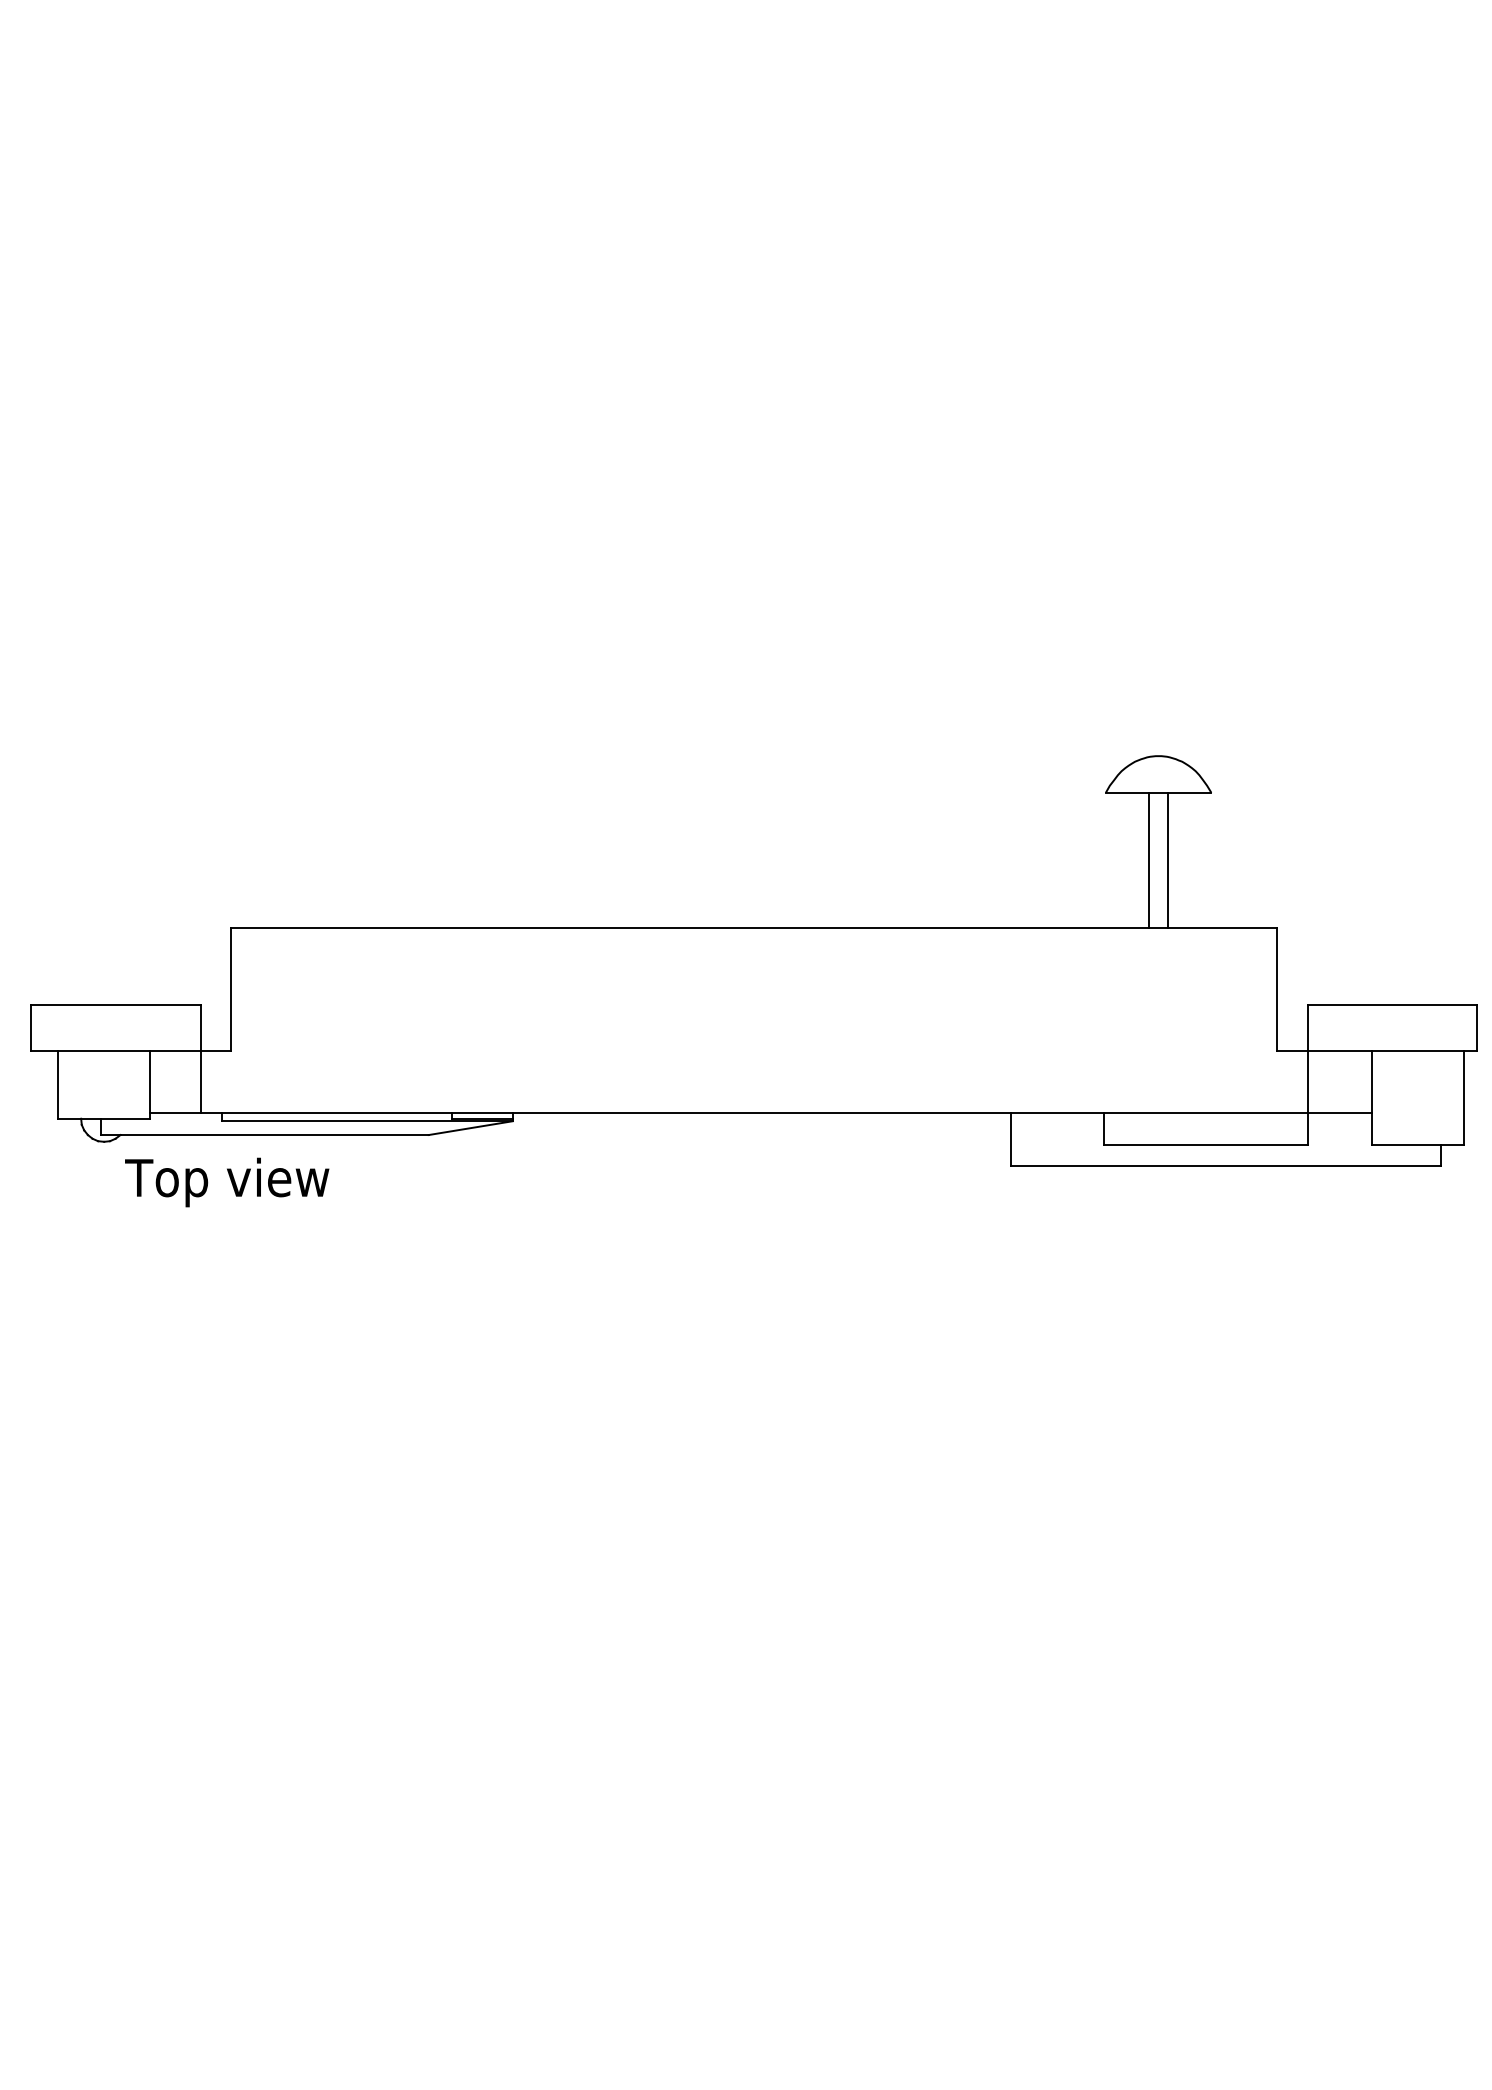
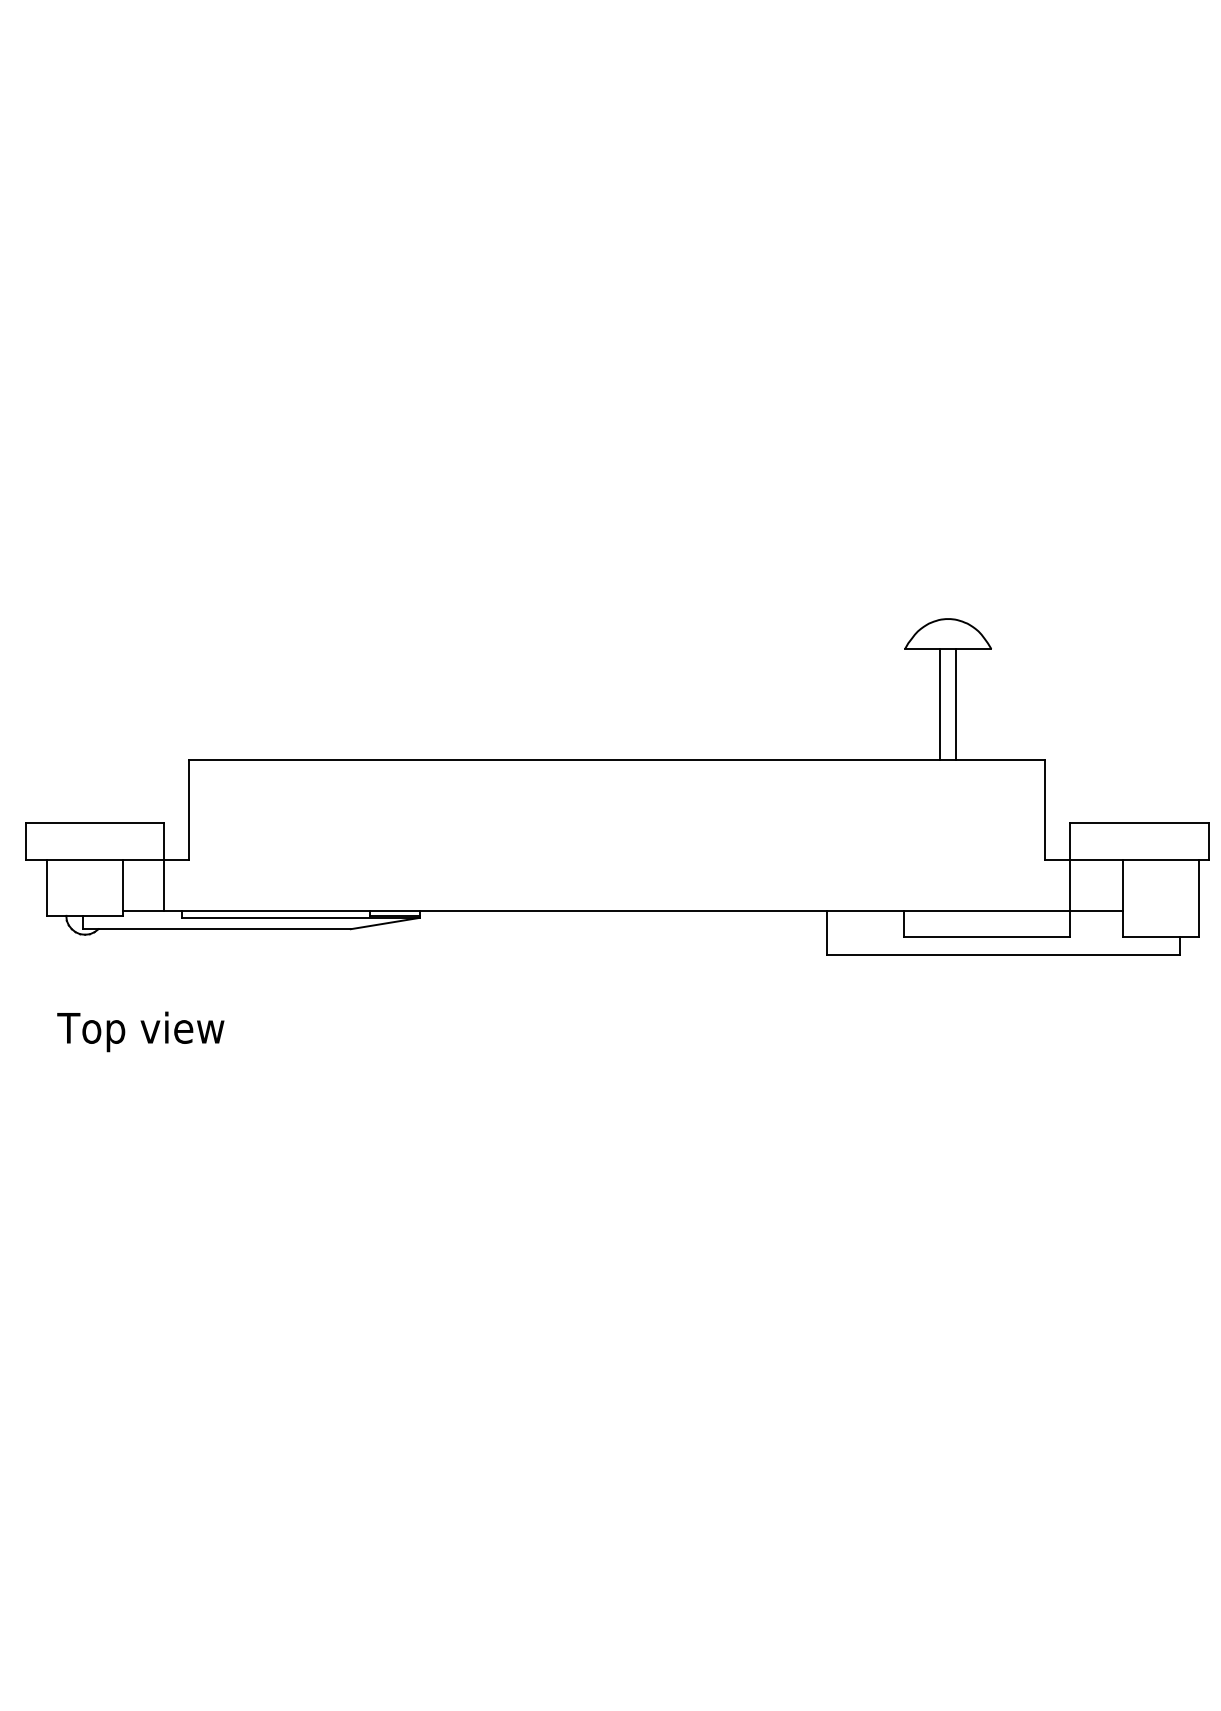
text: (227, 1182) -> (141, 1031), moved

